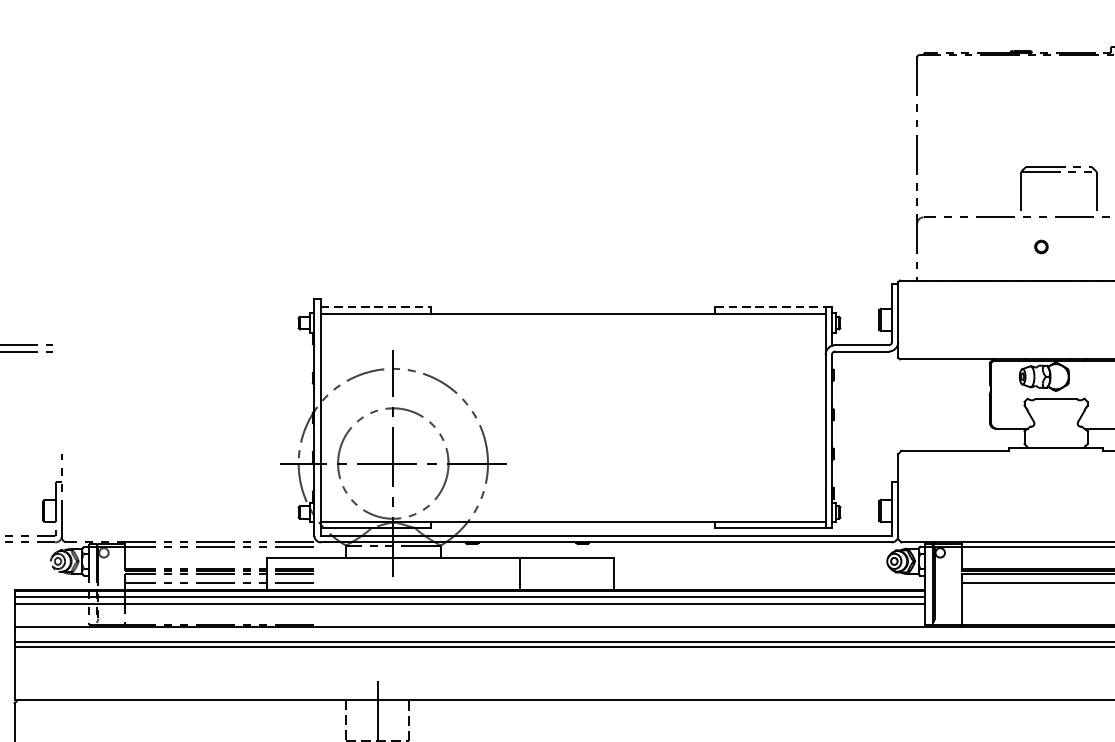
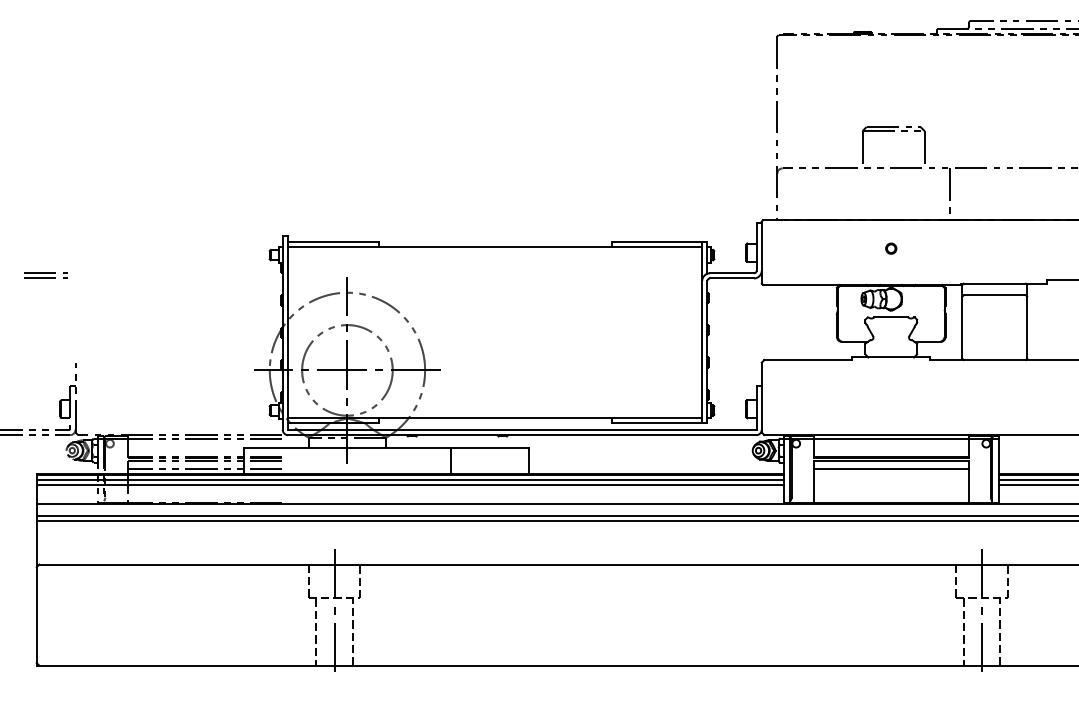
part: (1041, 246) -> (891, 248), moved
line: (376, 307) -> (333, 242), dashed -> solid
line: (771, 307) -> (657, 242), dashed -> solid

